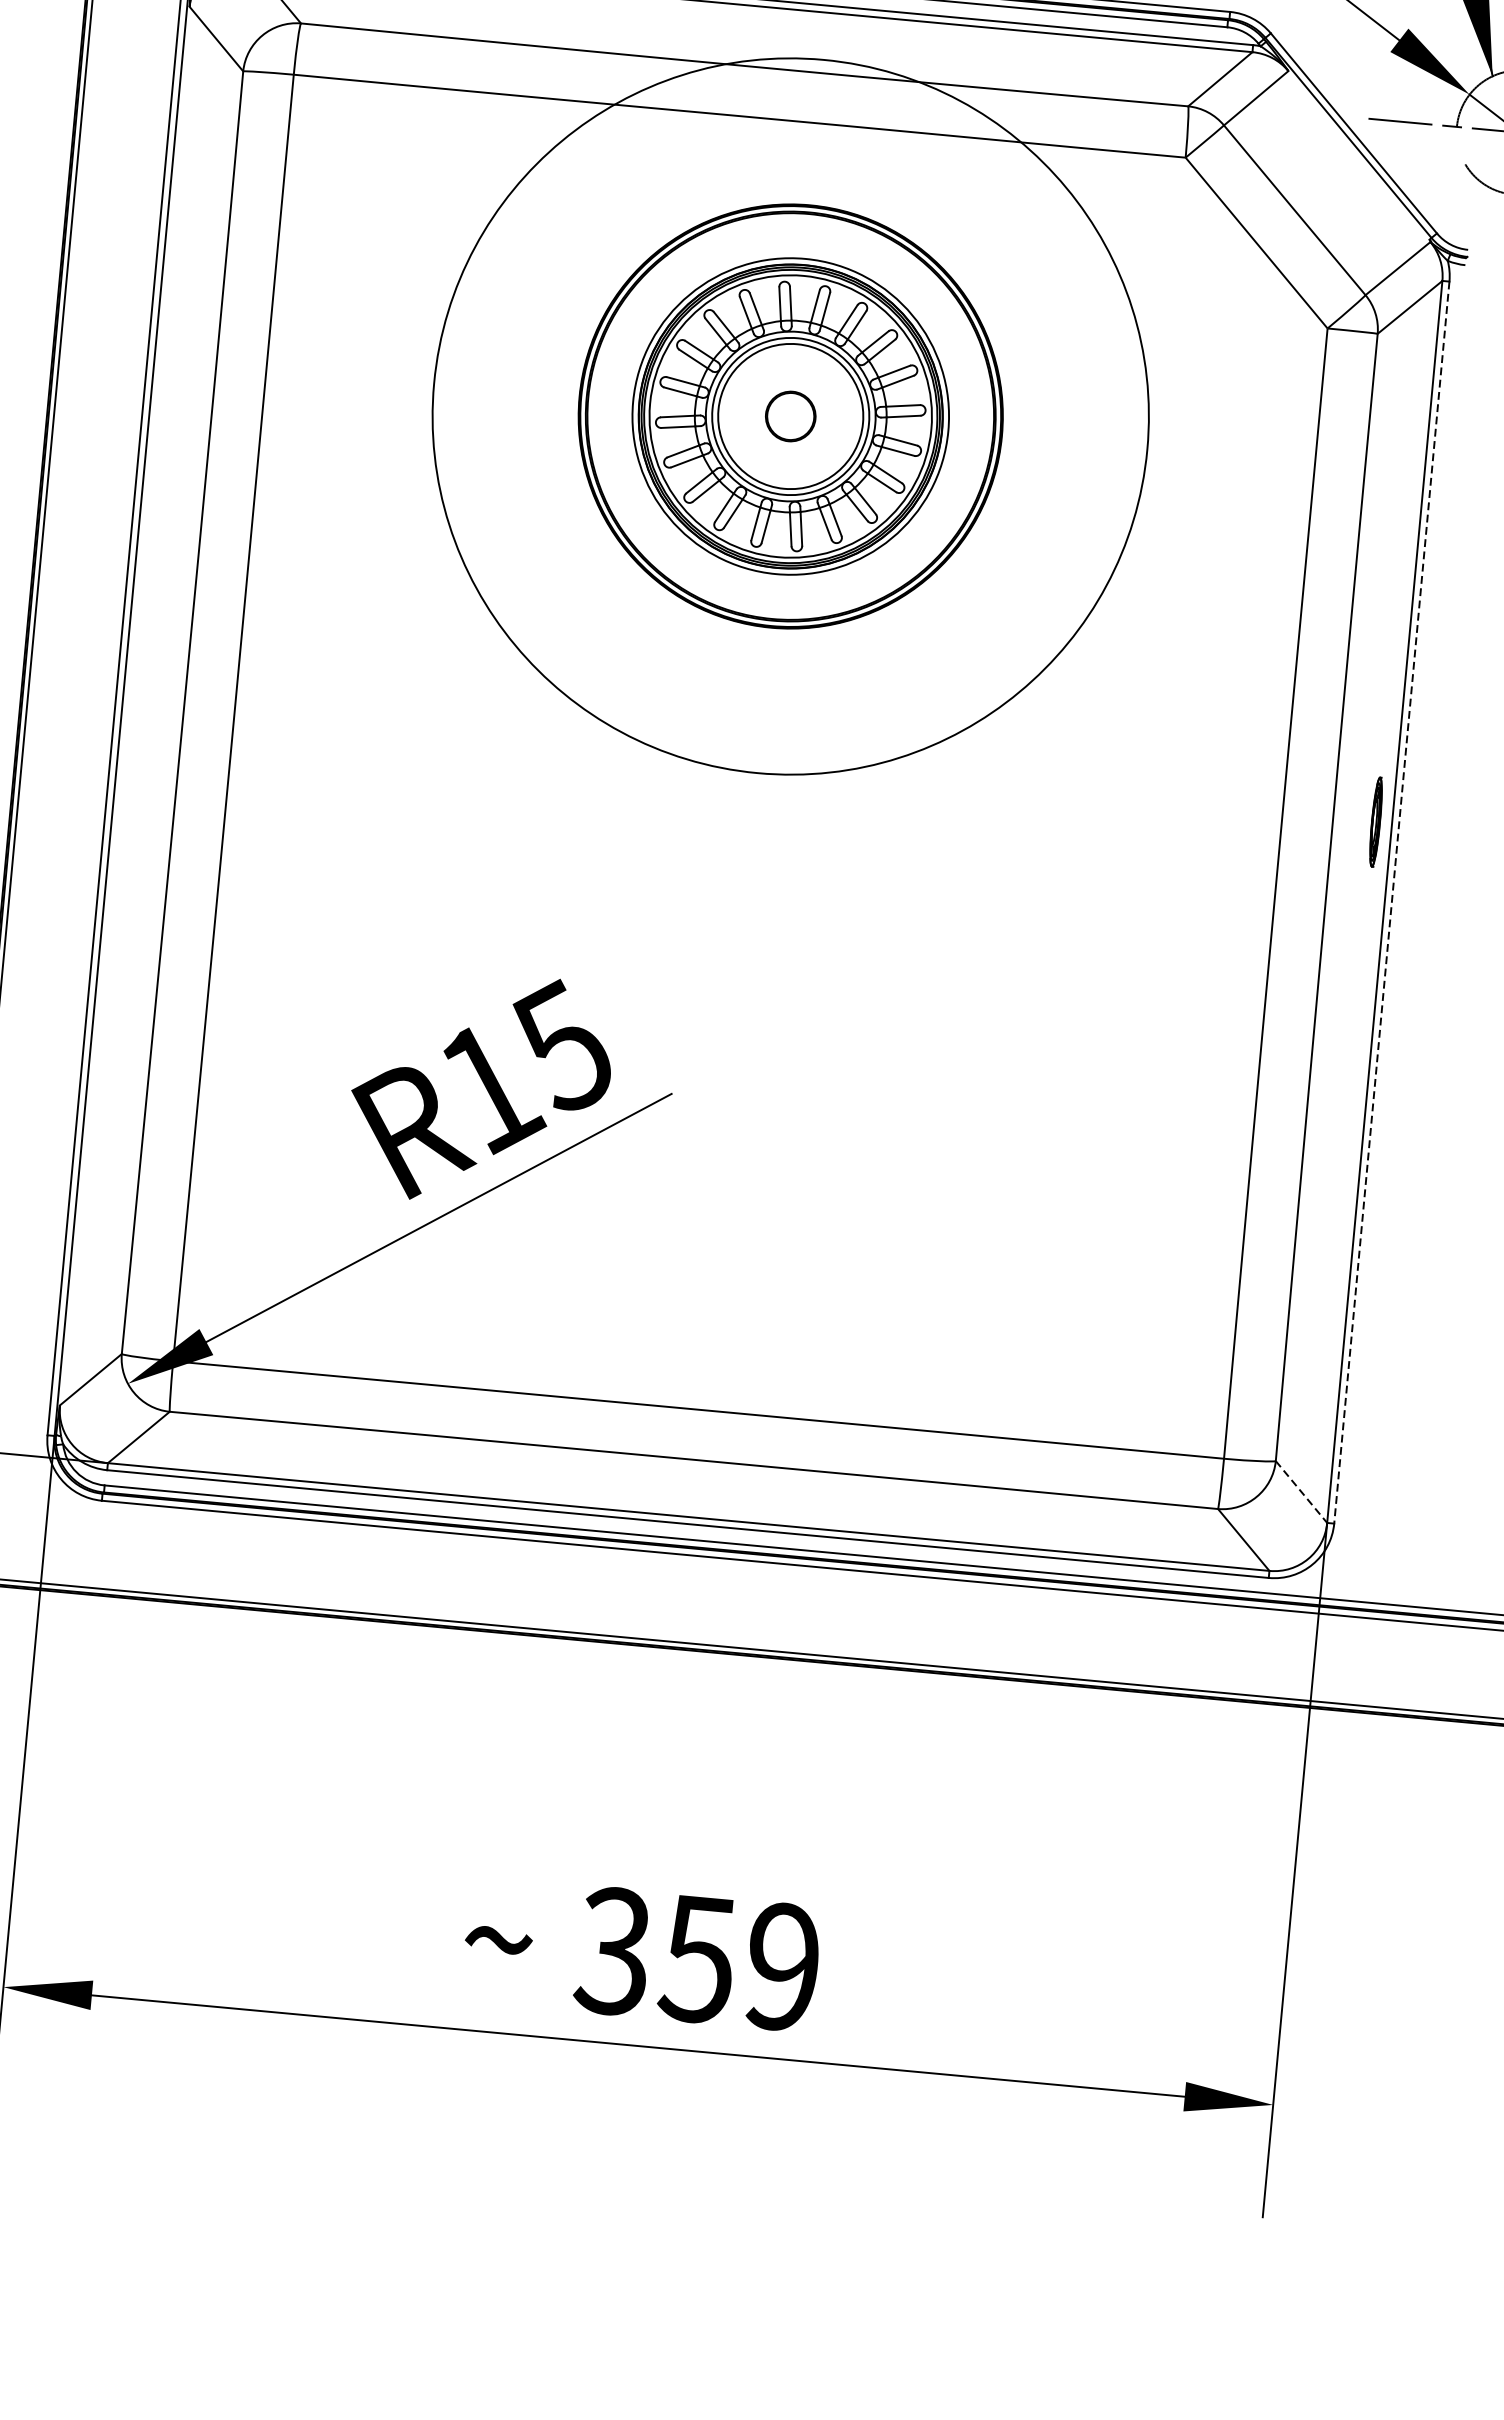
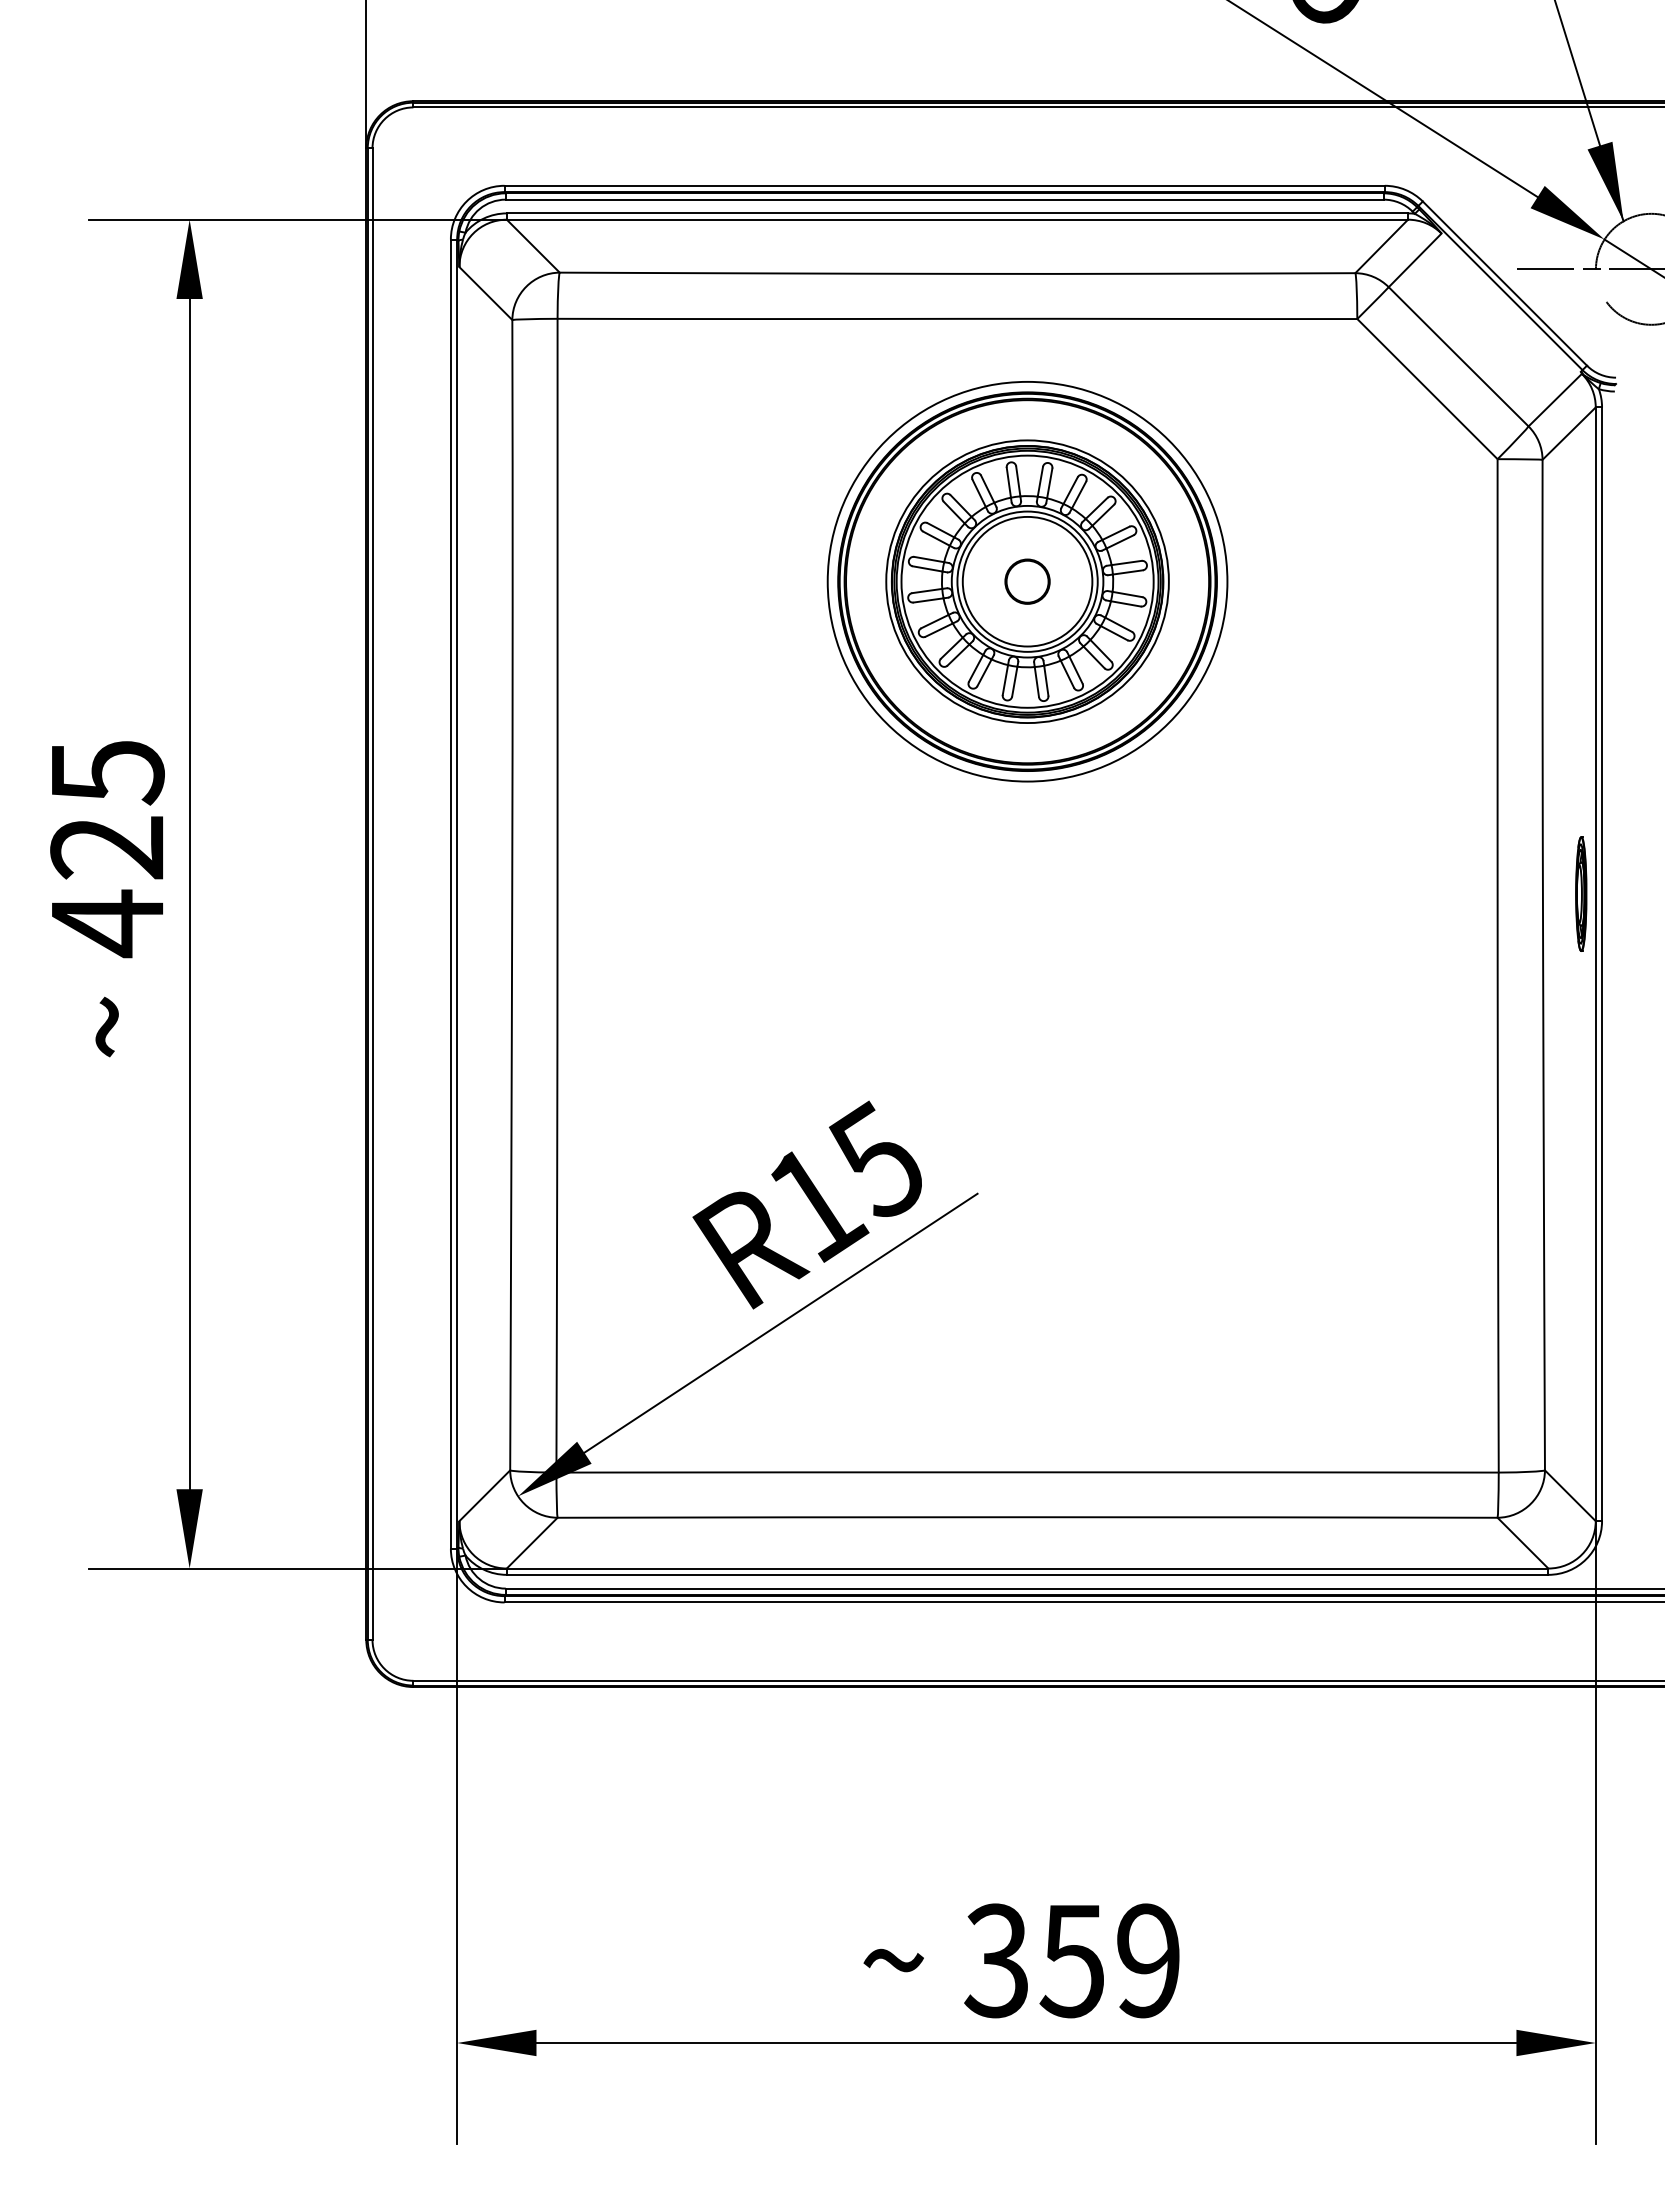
circle: (790, 416) -> (1027, 581), size x0.62
part: (1376, 821) -> (1581, 893), size x1.43
line: (1392, 902) -> (1602, 964), dashed -> solid
line: (1301, 1491) -> (1570, 1495), dashed -> solid

